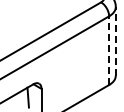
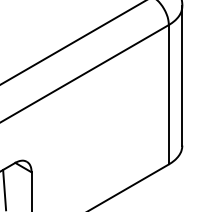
line: (115, 40) -> (181, 74), dashed -> solid
line: (109, 50) -> (169, 94), dashed -> solid

